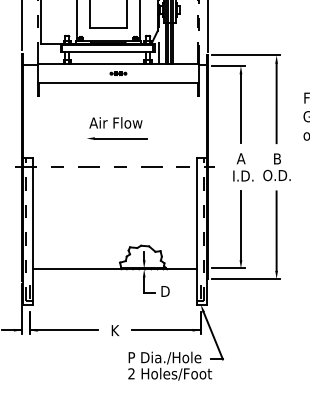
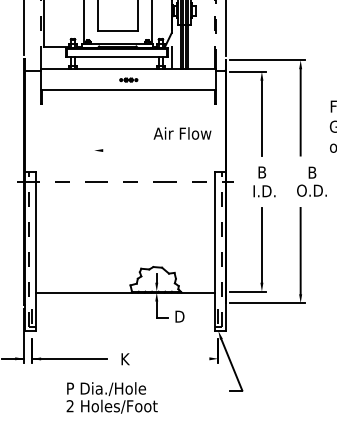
text: (115, 122) -> (182, 133), moved
line: (120, 138) -> (131, 150), removed
text: (240, 158) -> (261, 172), A -> B
text: (276, 167) -> (311, 181), moved
line: (166, 330) -> (180, 359), removed
text: (170, 365) -> (112, 397), moved

